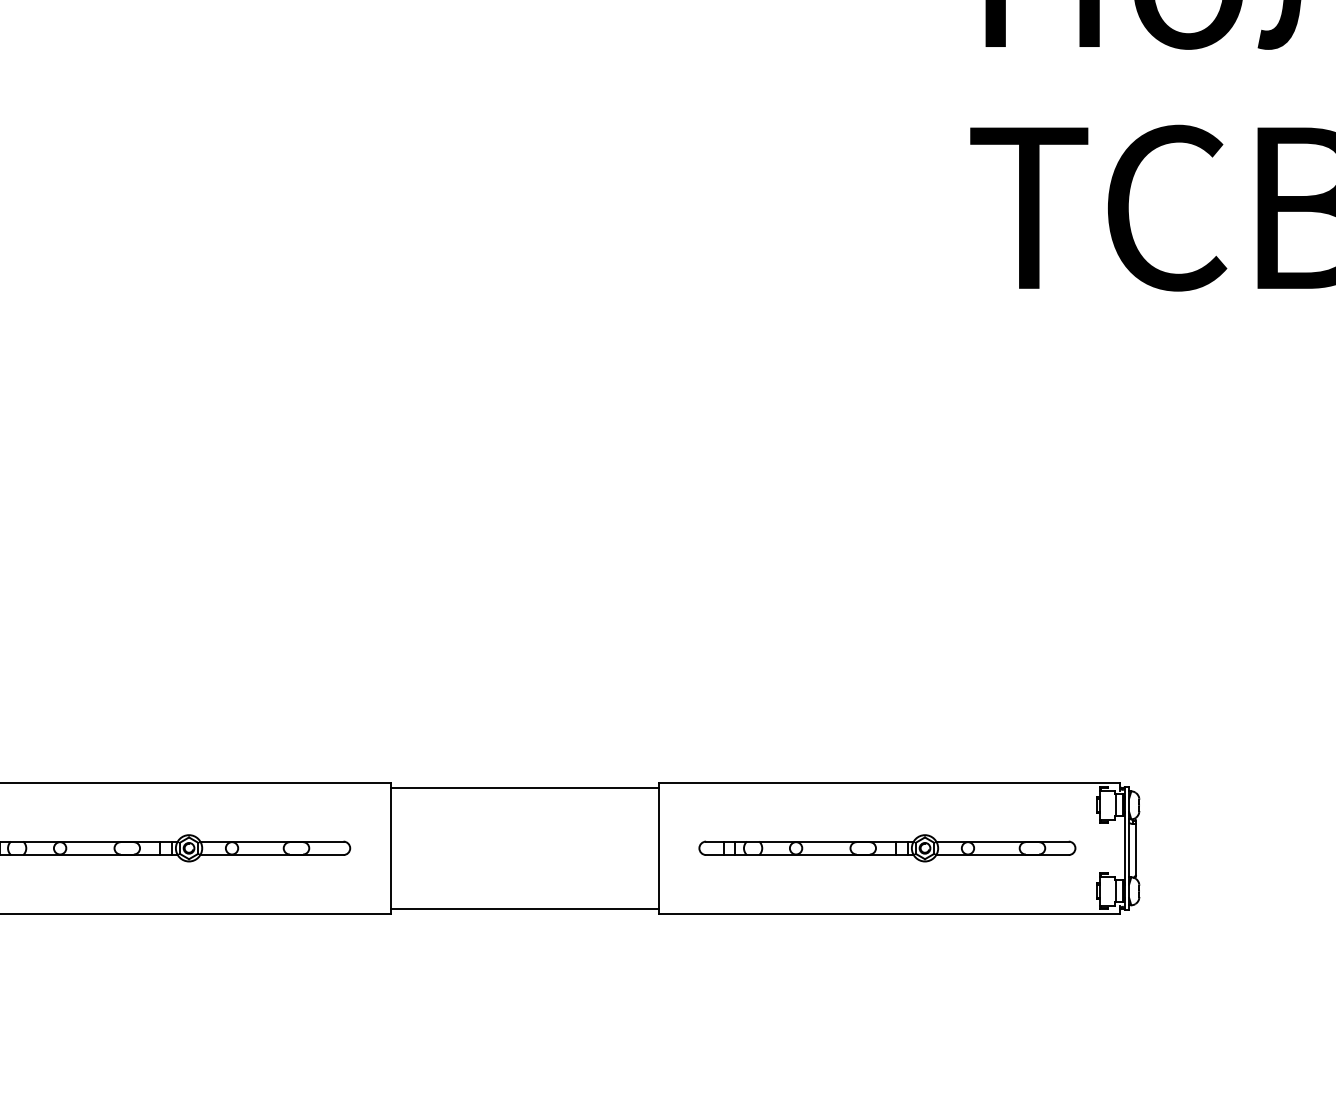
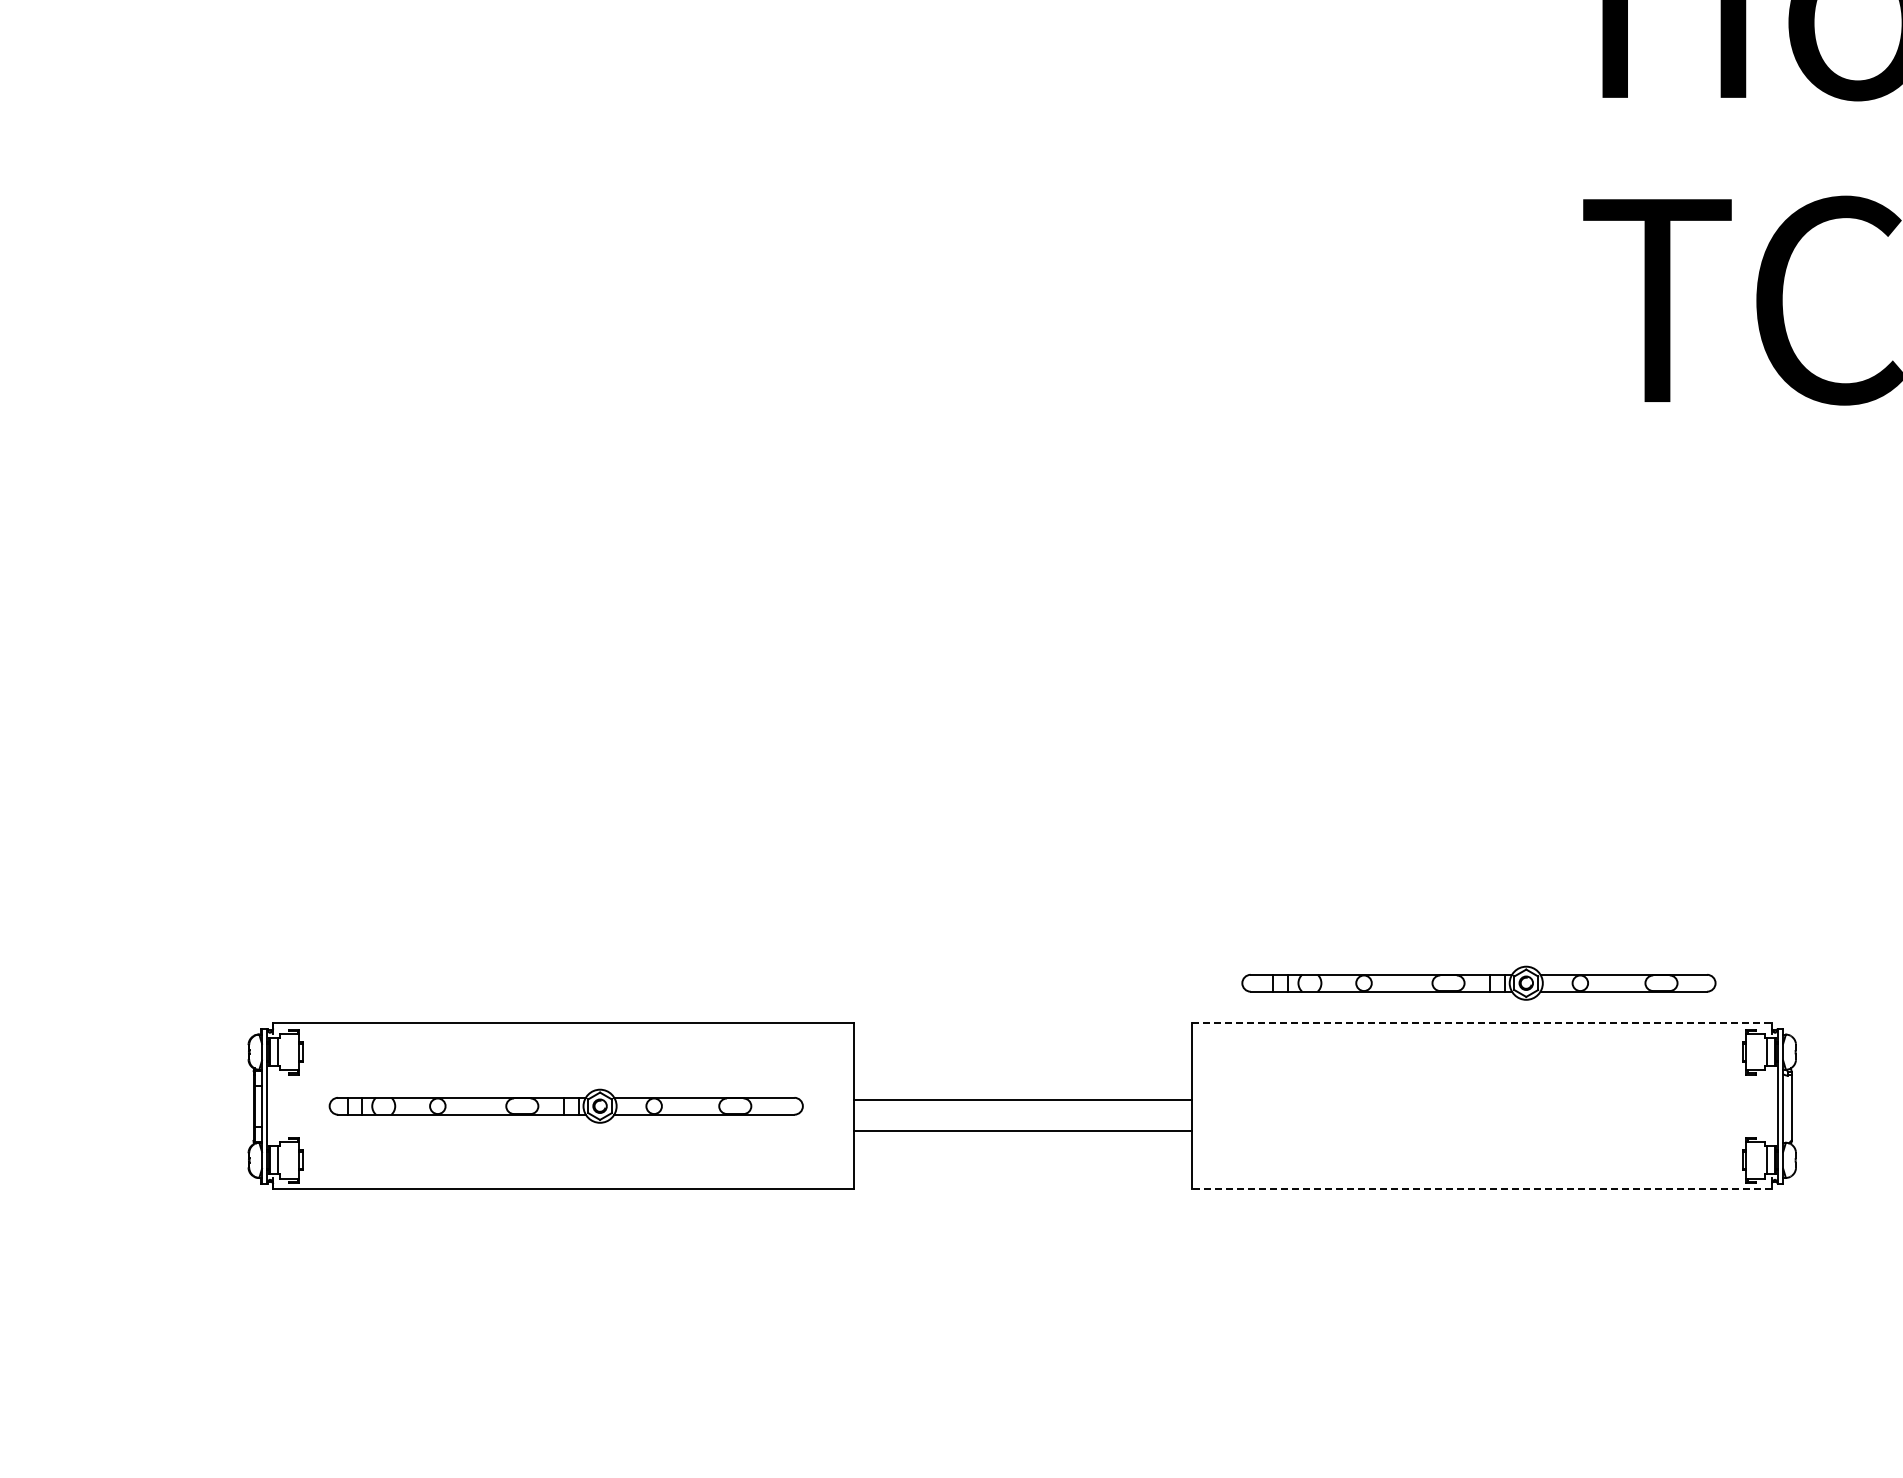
line: (890, 782) -> (1482, 1023), solid -> dashed
line: (524, 788) -> (1022, 1100), moved
part: (887, 847) -> (1478, 982), moved
line: (524, 908) -> (1022, 1131), moved
line: (889, 914) -> (1481, 1189), solid -> dashed

